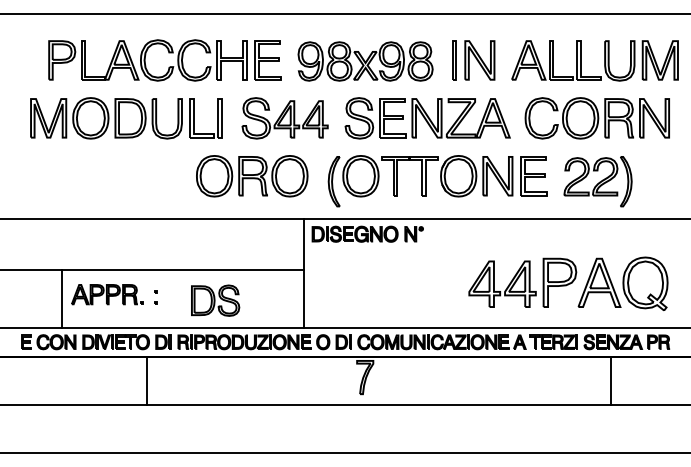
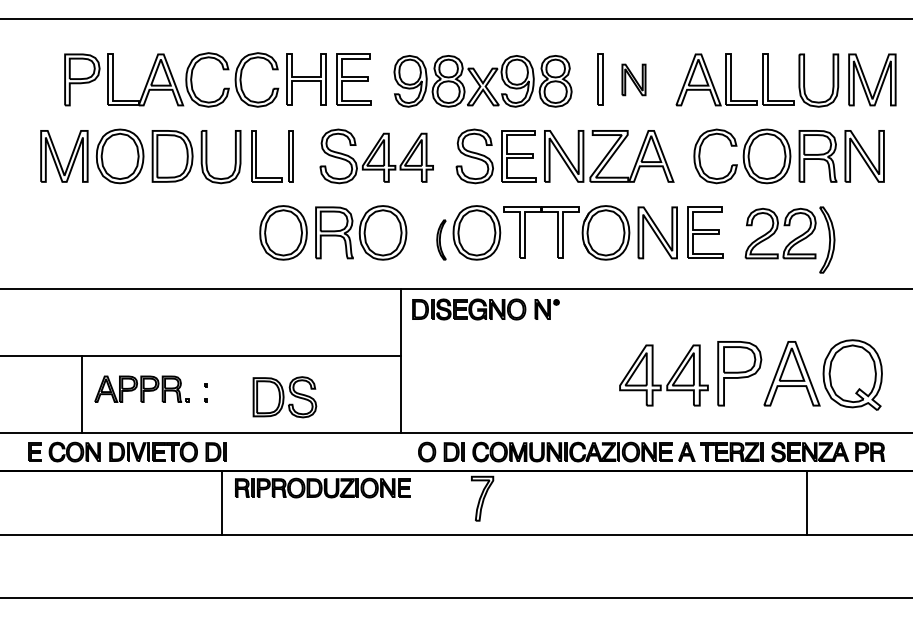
part: (479, 60) -> (633, 79), size x0.6
part: (334, 181) -> (441, 239), size x0.6
part: (244, 341) -> (322, 487), moved
line: (147, 380) -> (222, 502), moved

